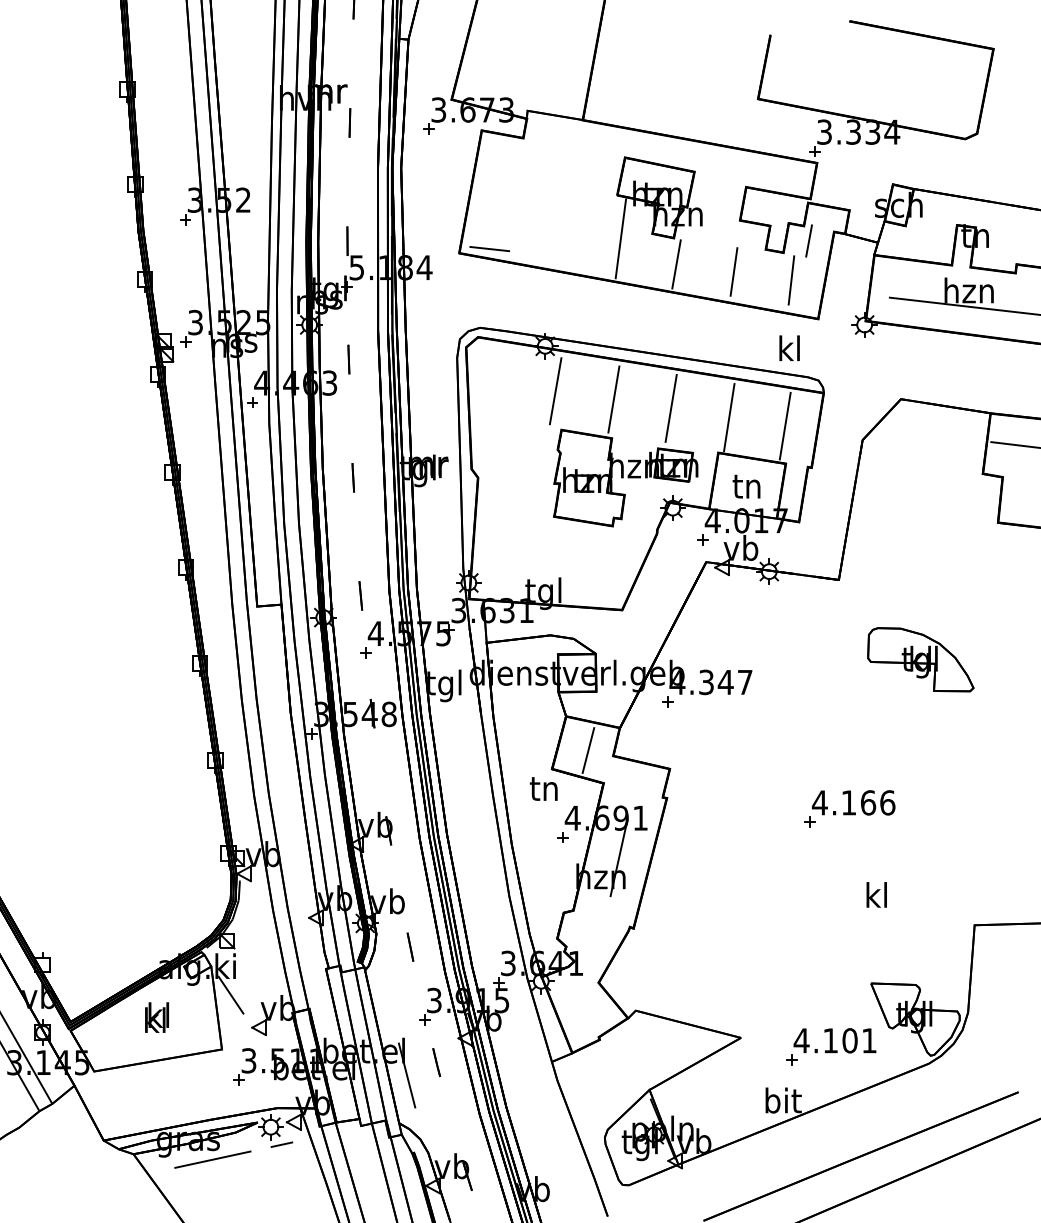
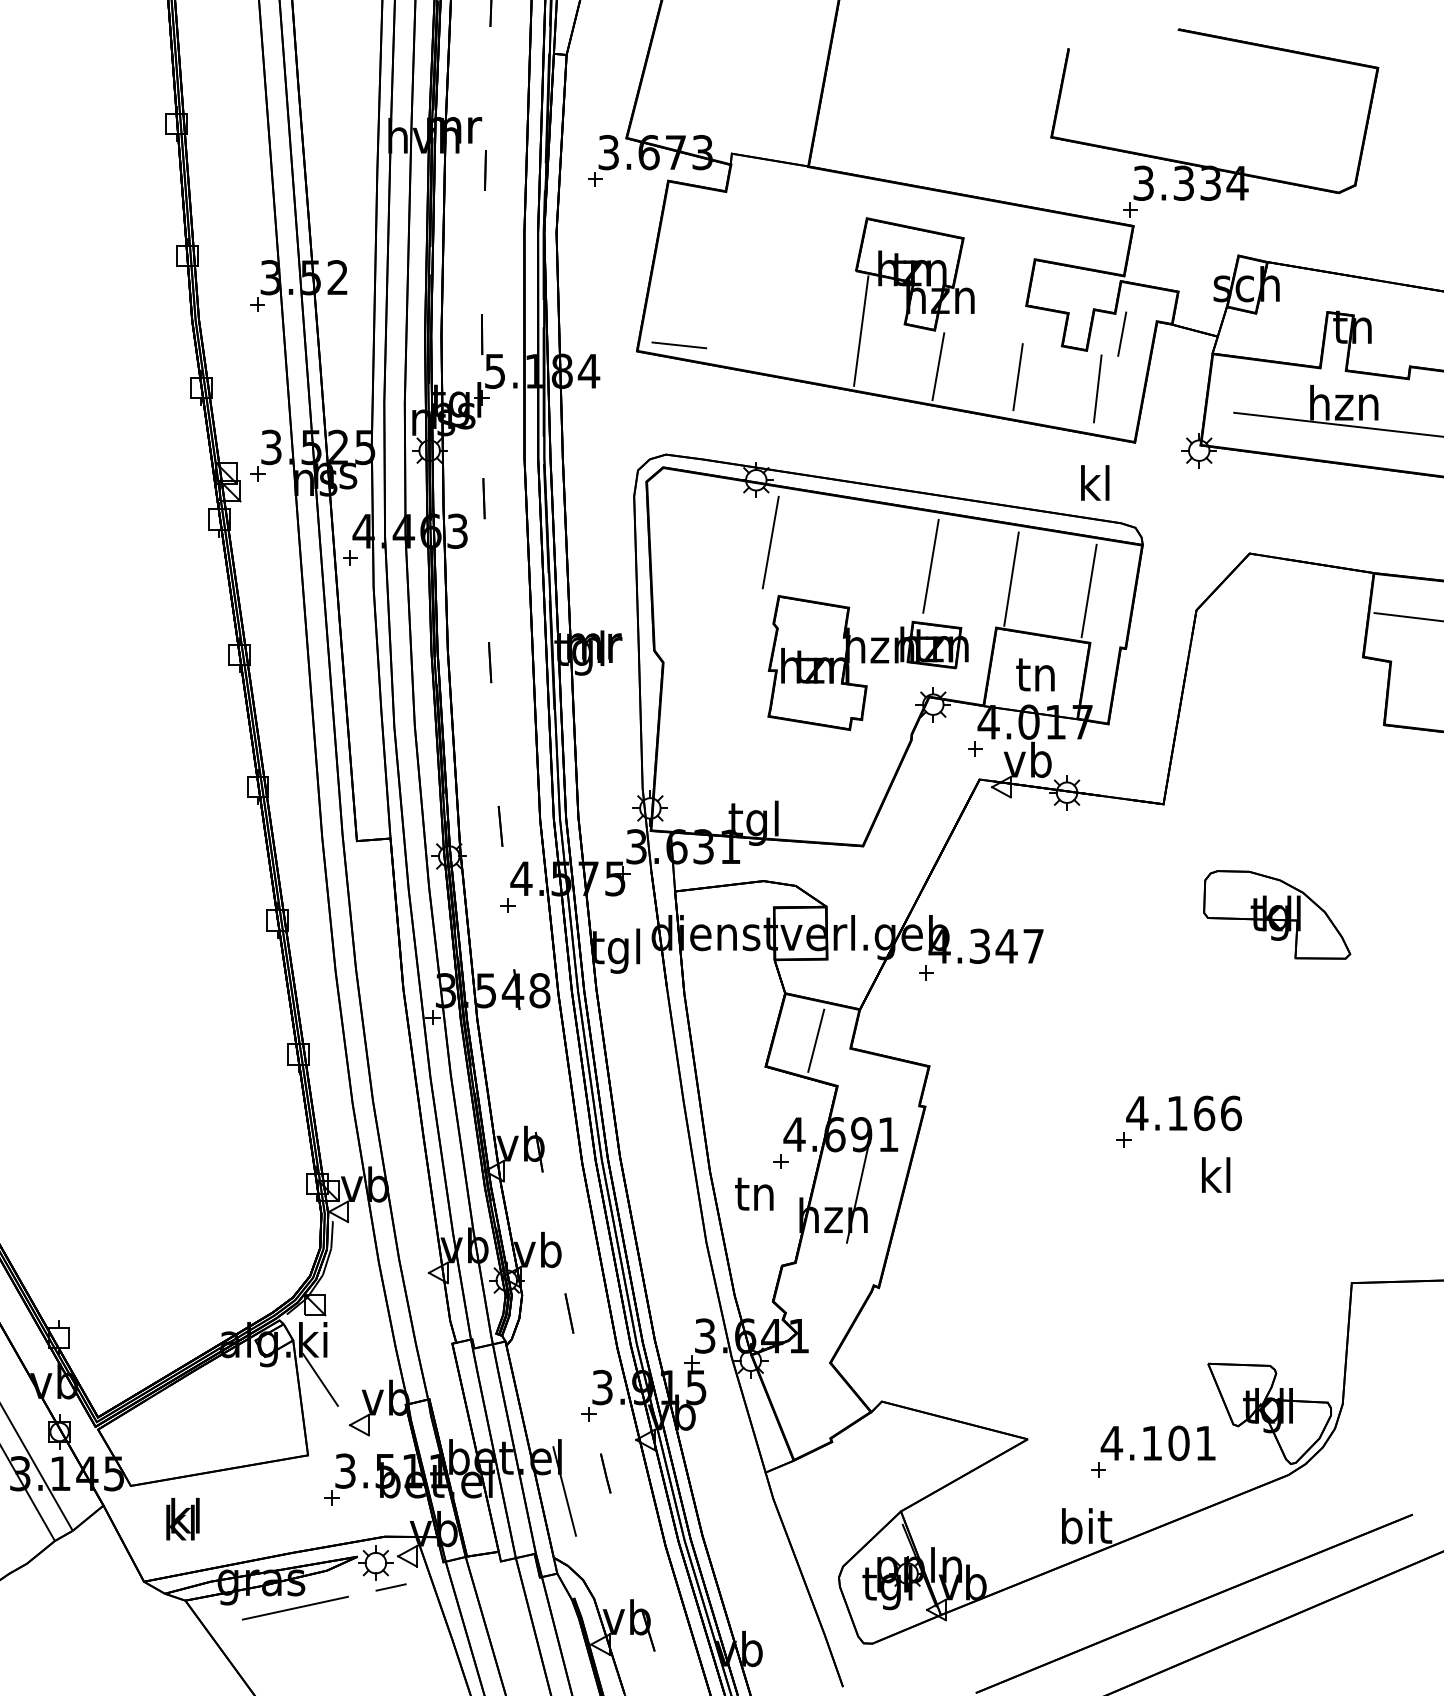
line: (613, 399) -> (851, 553), removed
text: (543, 788) -> (754, 1193), moved
text: (877, 894) -> (1216, 1174), moved
text: (156, 1017) -> (182, 1519), moved

